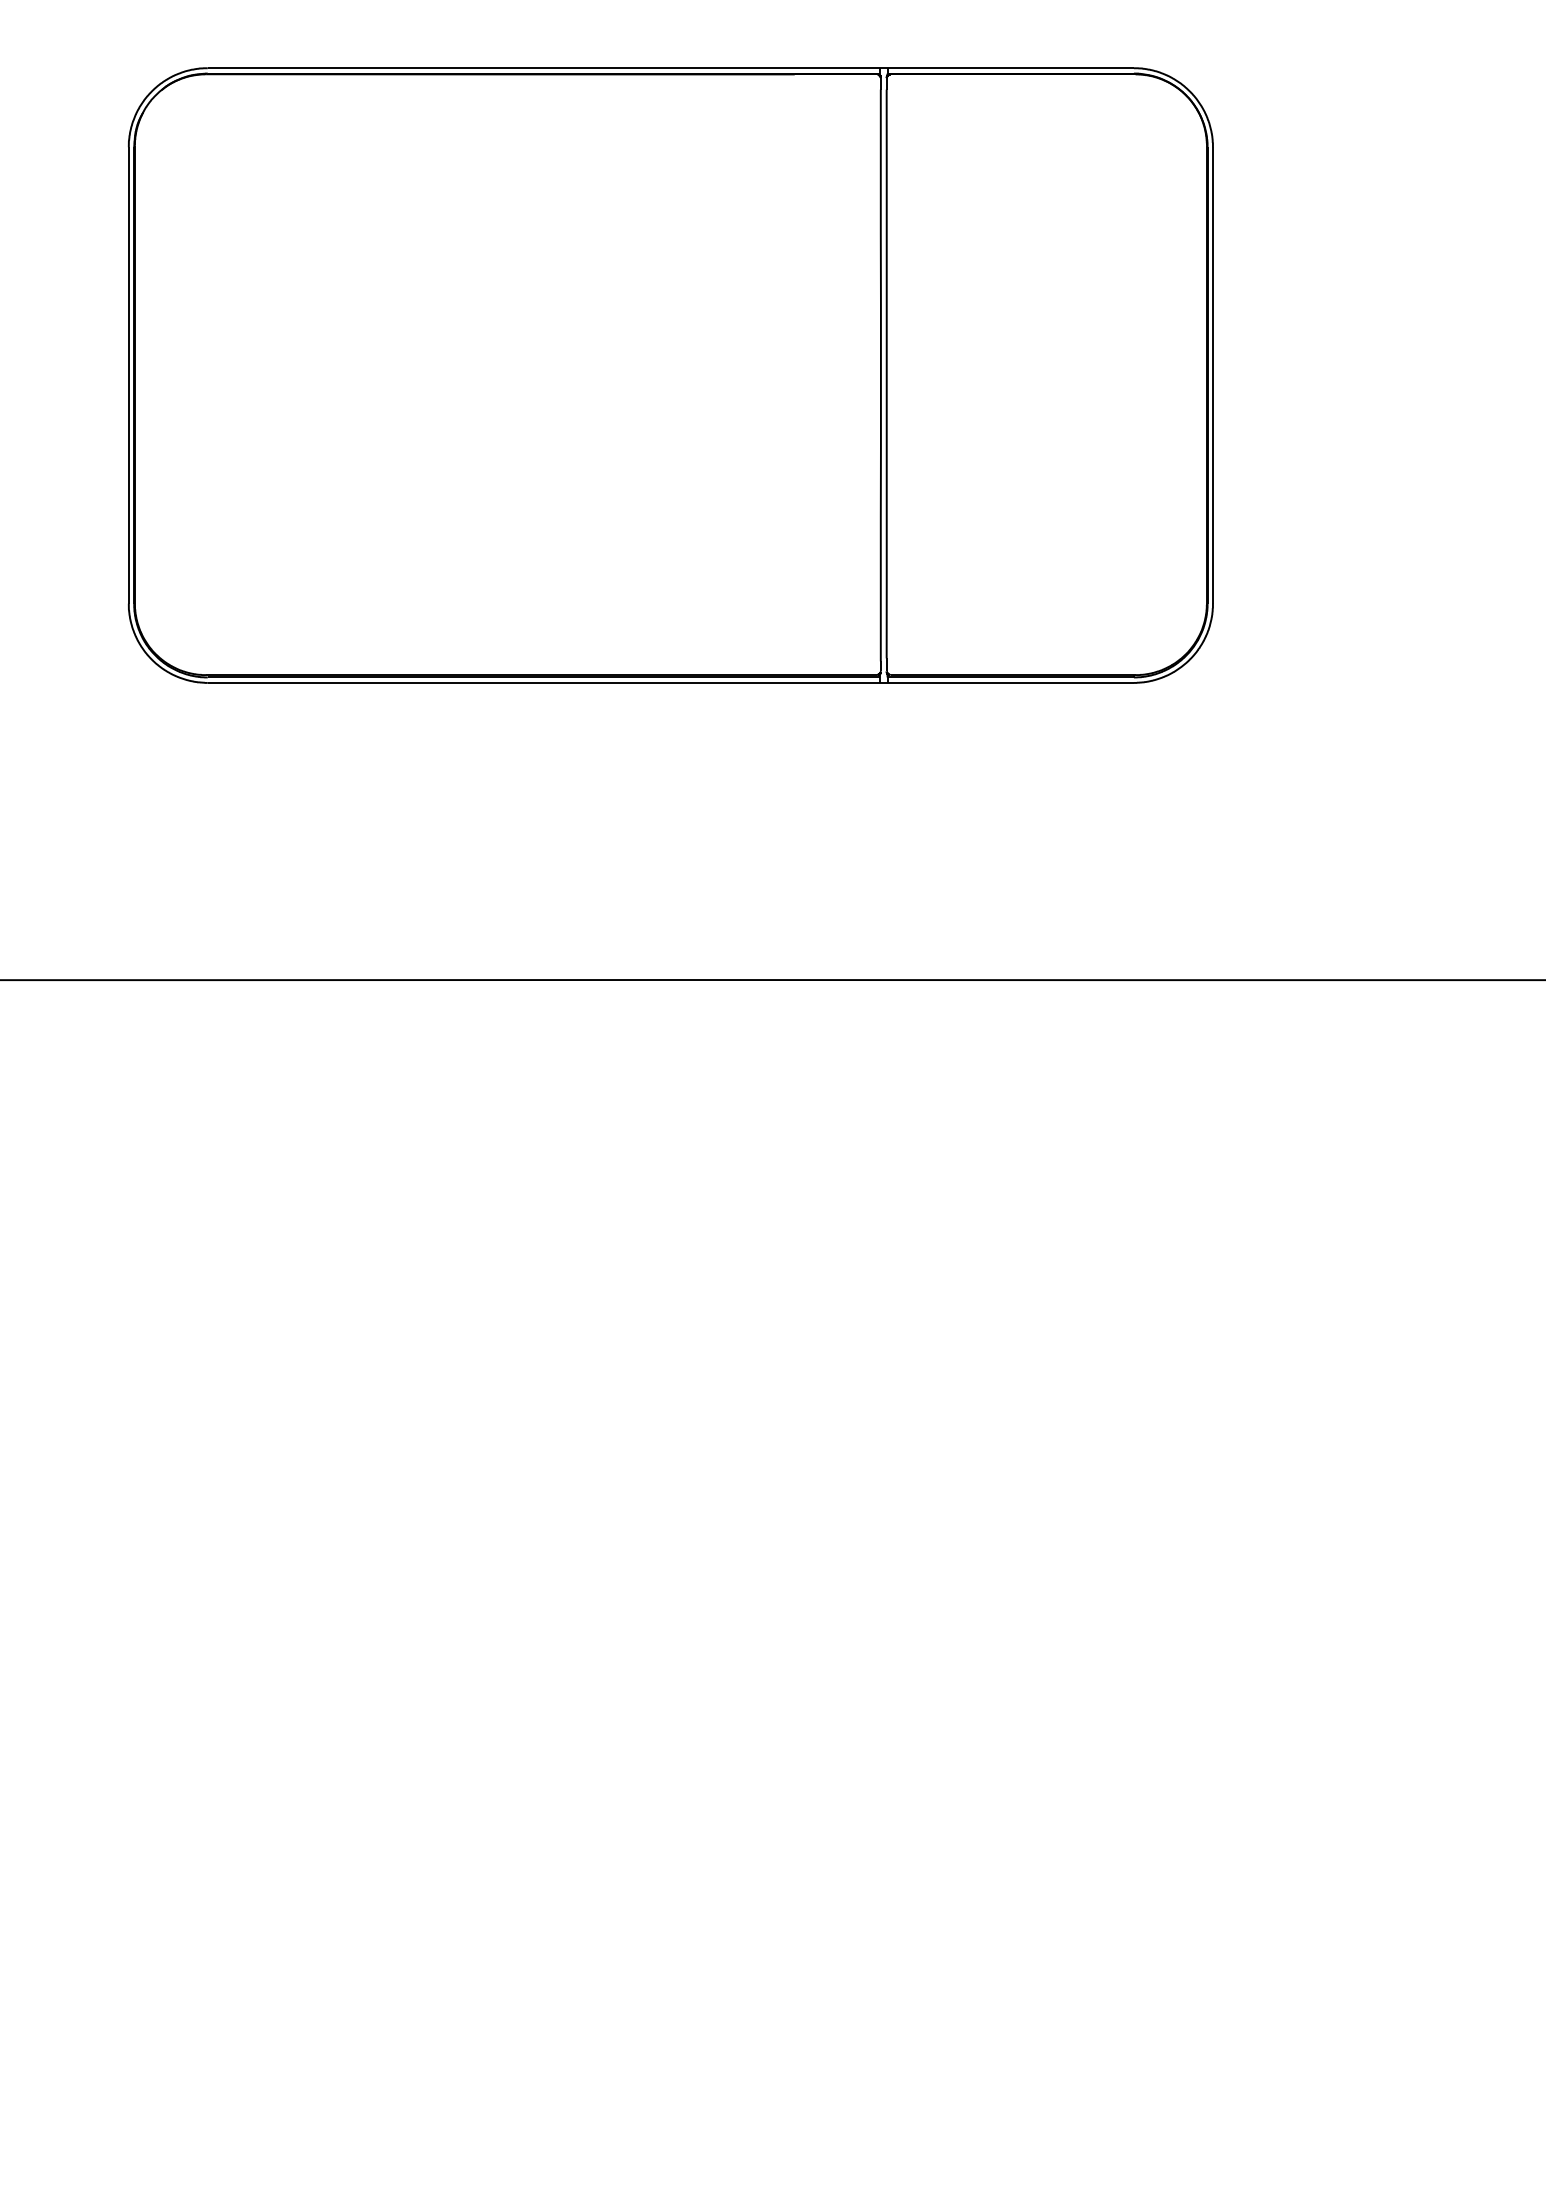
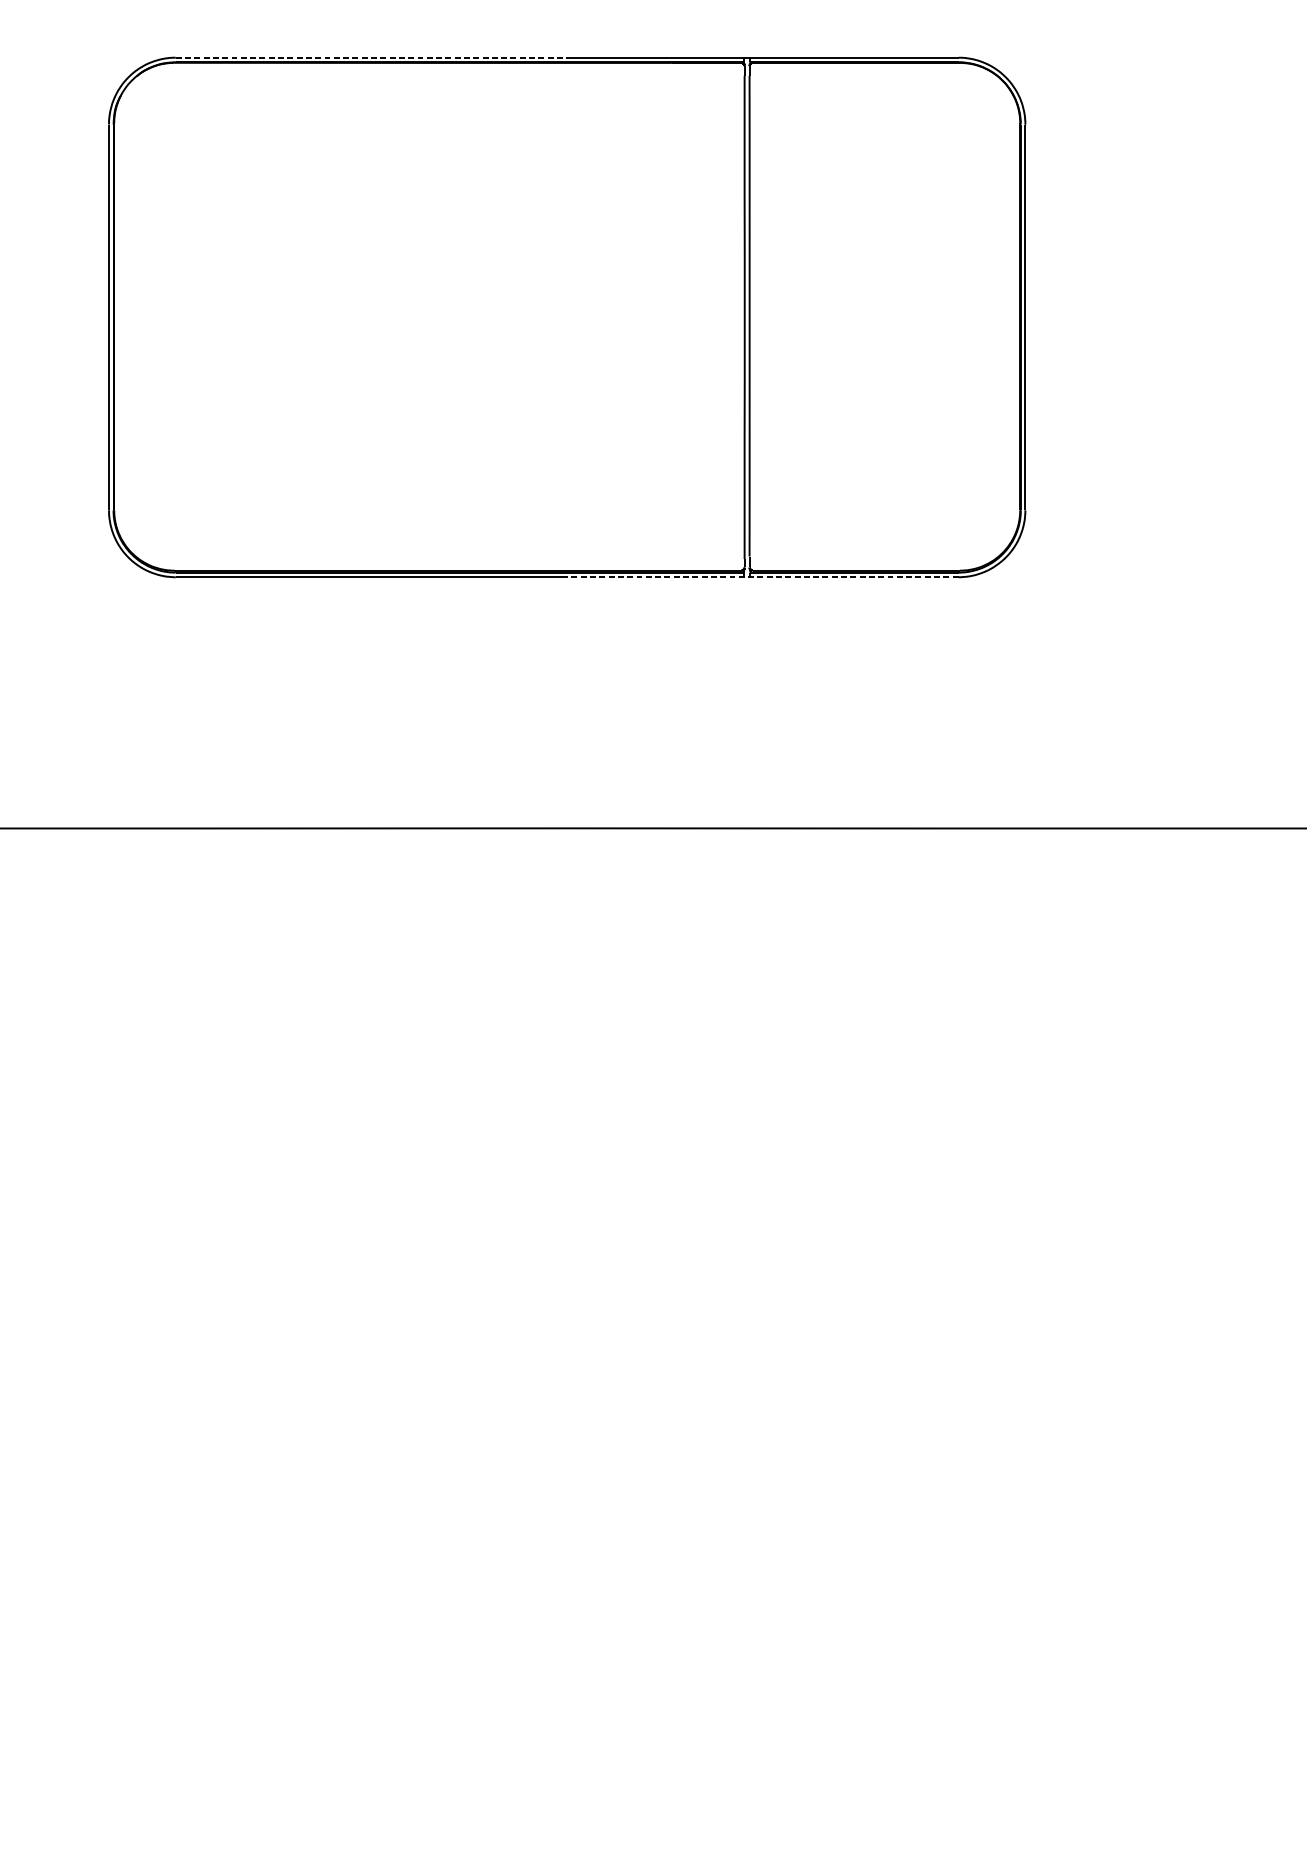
line: (439, 68) -> (371, 57), solid -> dashed
line: (902, 682) -> (762, 576), solid -> dashed

